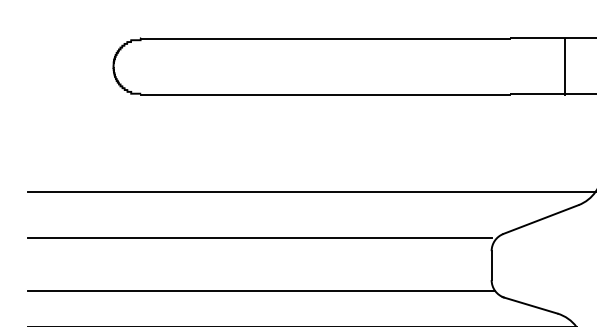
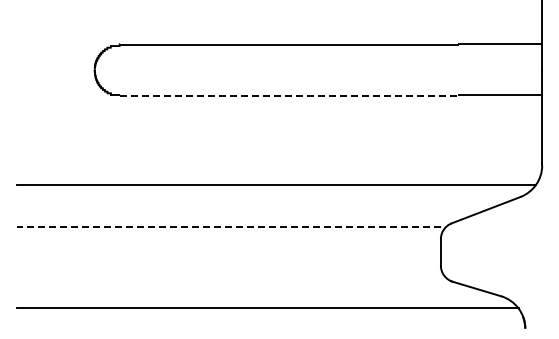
line: (565, 66) -> (508, 70), removed
line: (325, 94) -> (288, 95), solid -> dashed
line: (259, 238) -> (228, 227), solid -> dashed
line: (261, 290) -> (230, 275), removed

